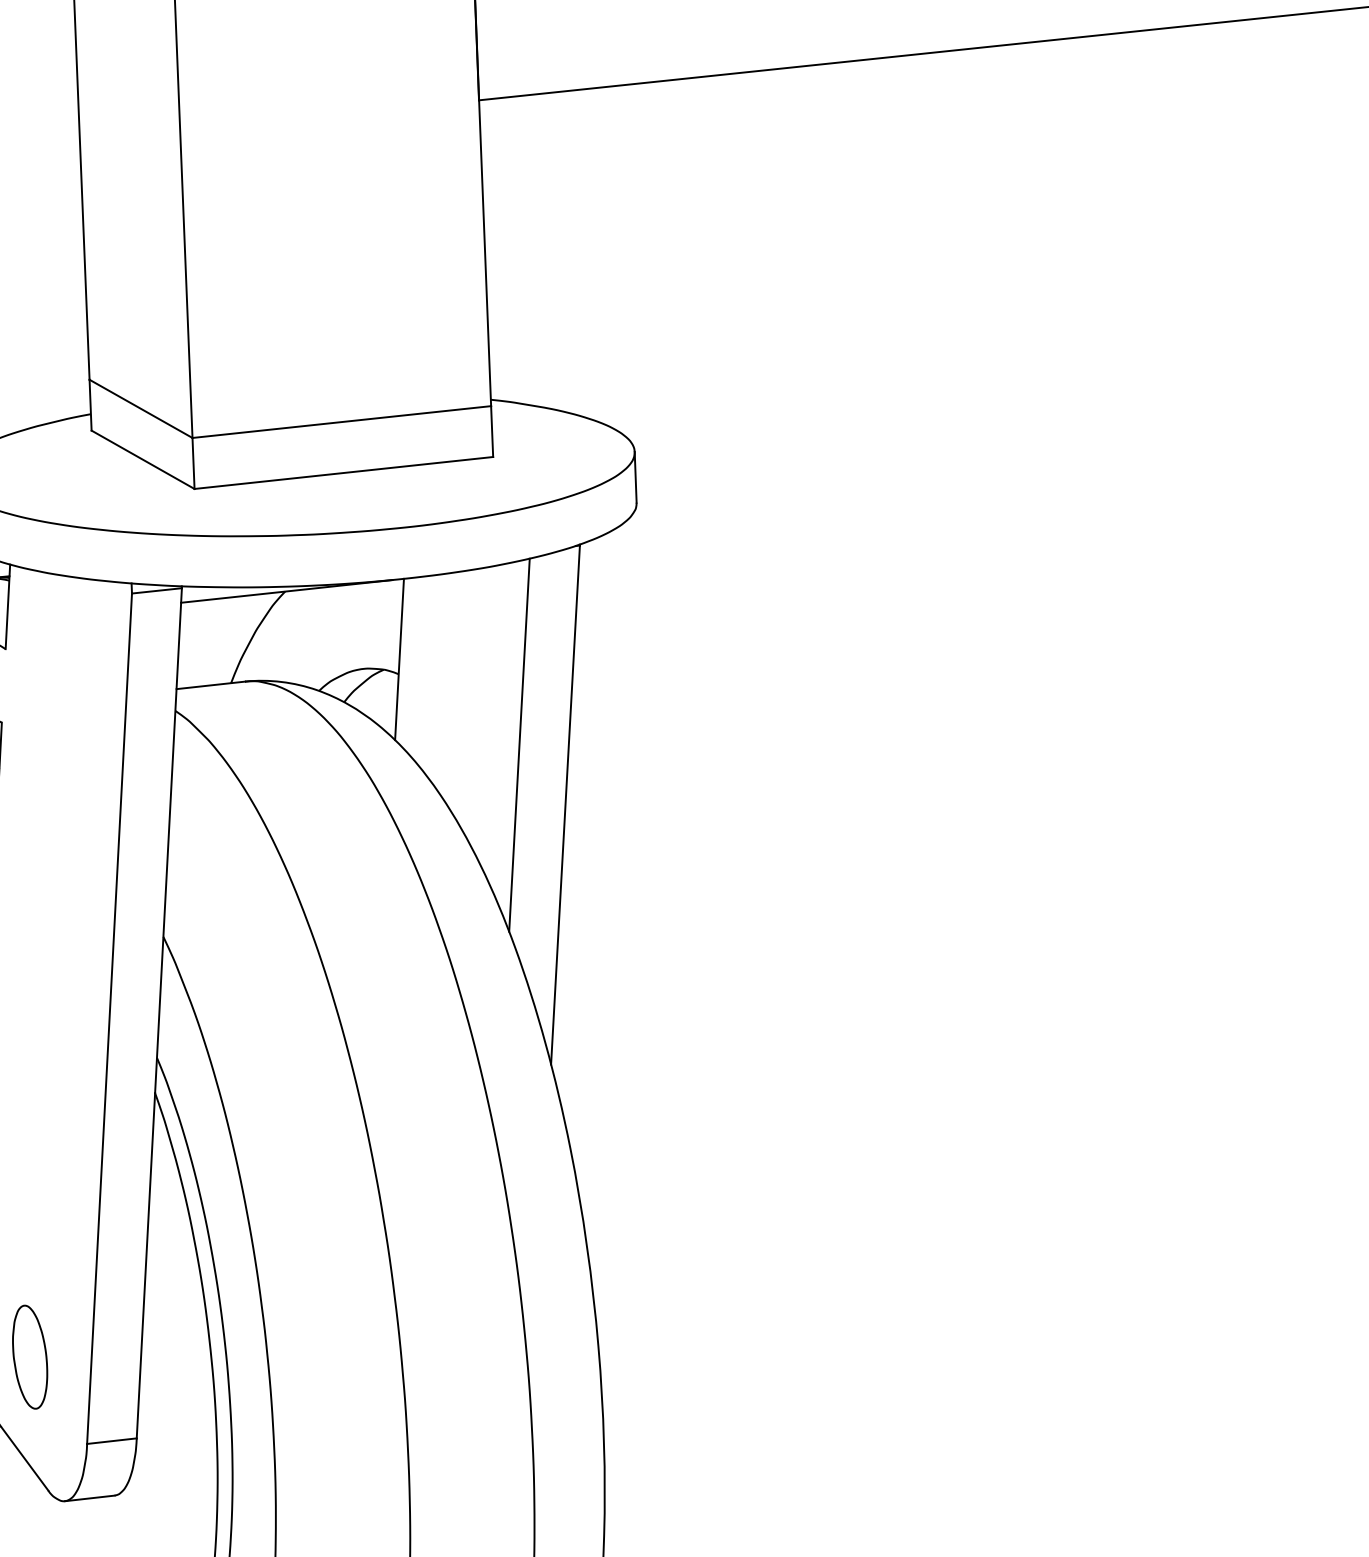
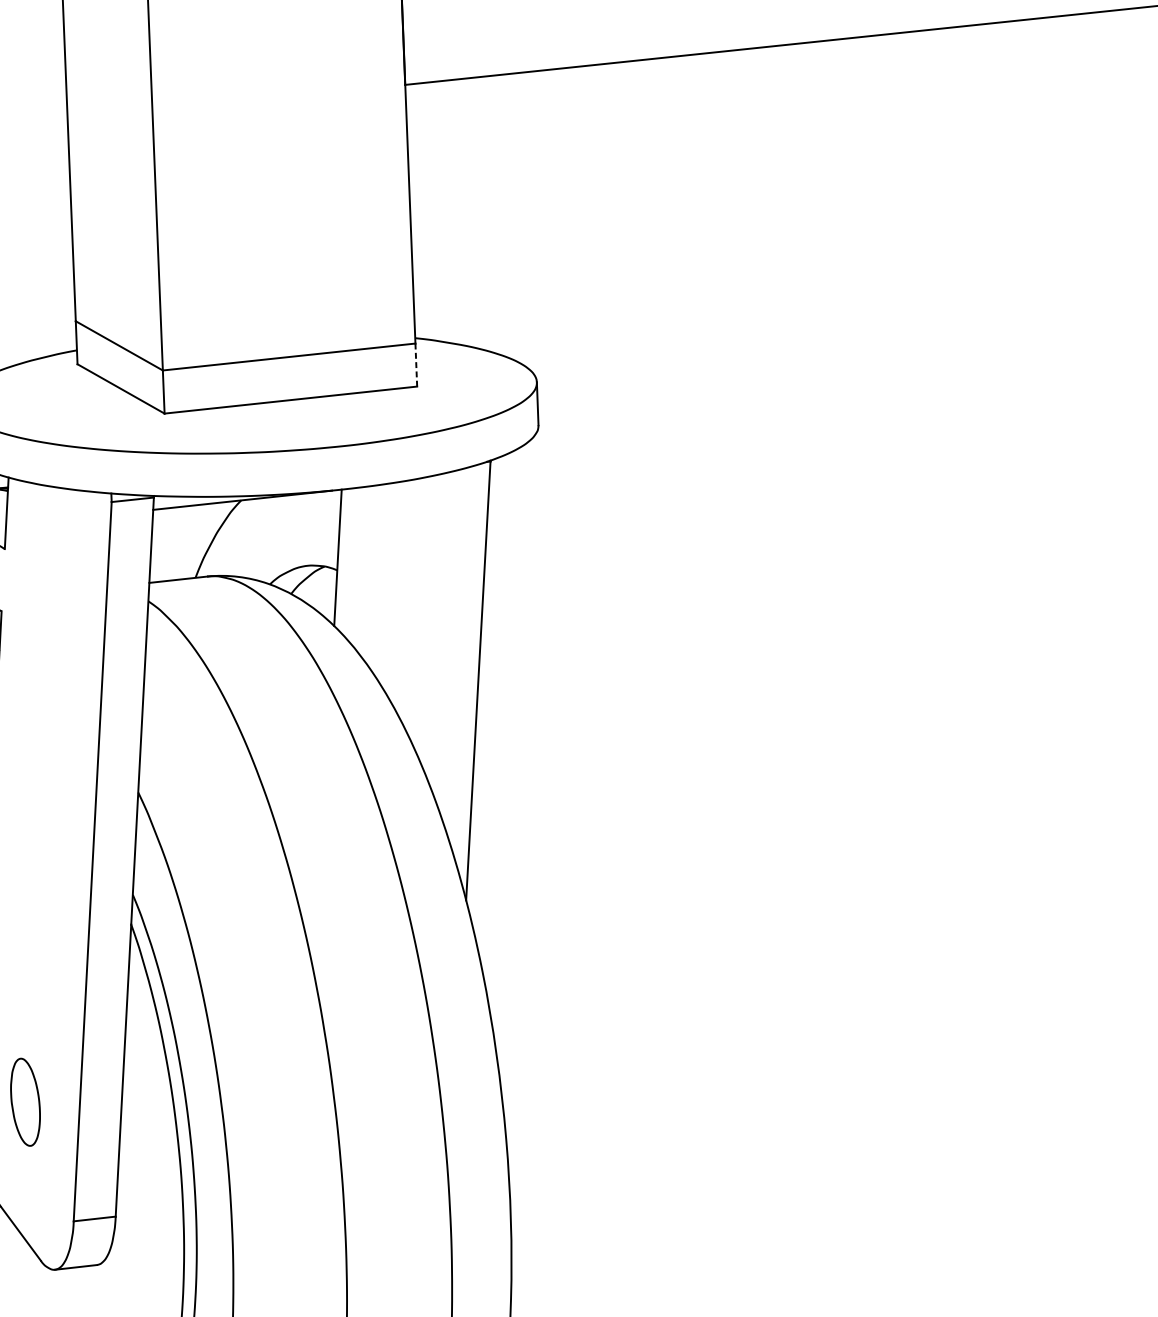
line: (492, 432) -> (416, 365), solid -> dashed
line: (519, 744) -> (439, 629), removed
part: (30, 1356) -> (25, 1101), moved

